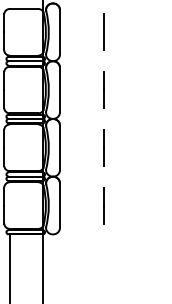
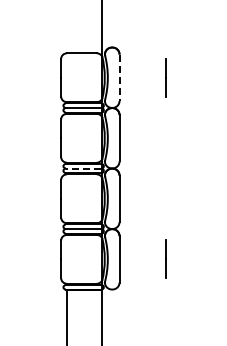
line: (59, 33) -> (119, 78), solid -> dashed
line: (103, 89) -> (165, 137), removed
line: (25, 118) -> (83, 168), solid -> dashed
line: (103, 147) -> (165, 198), removed

